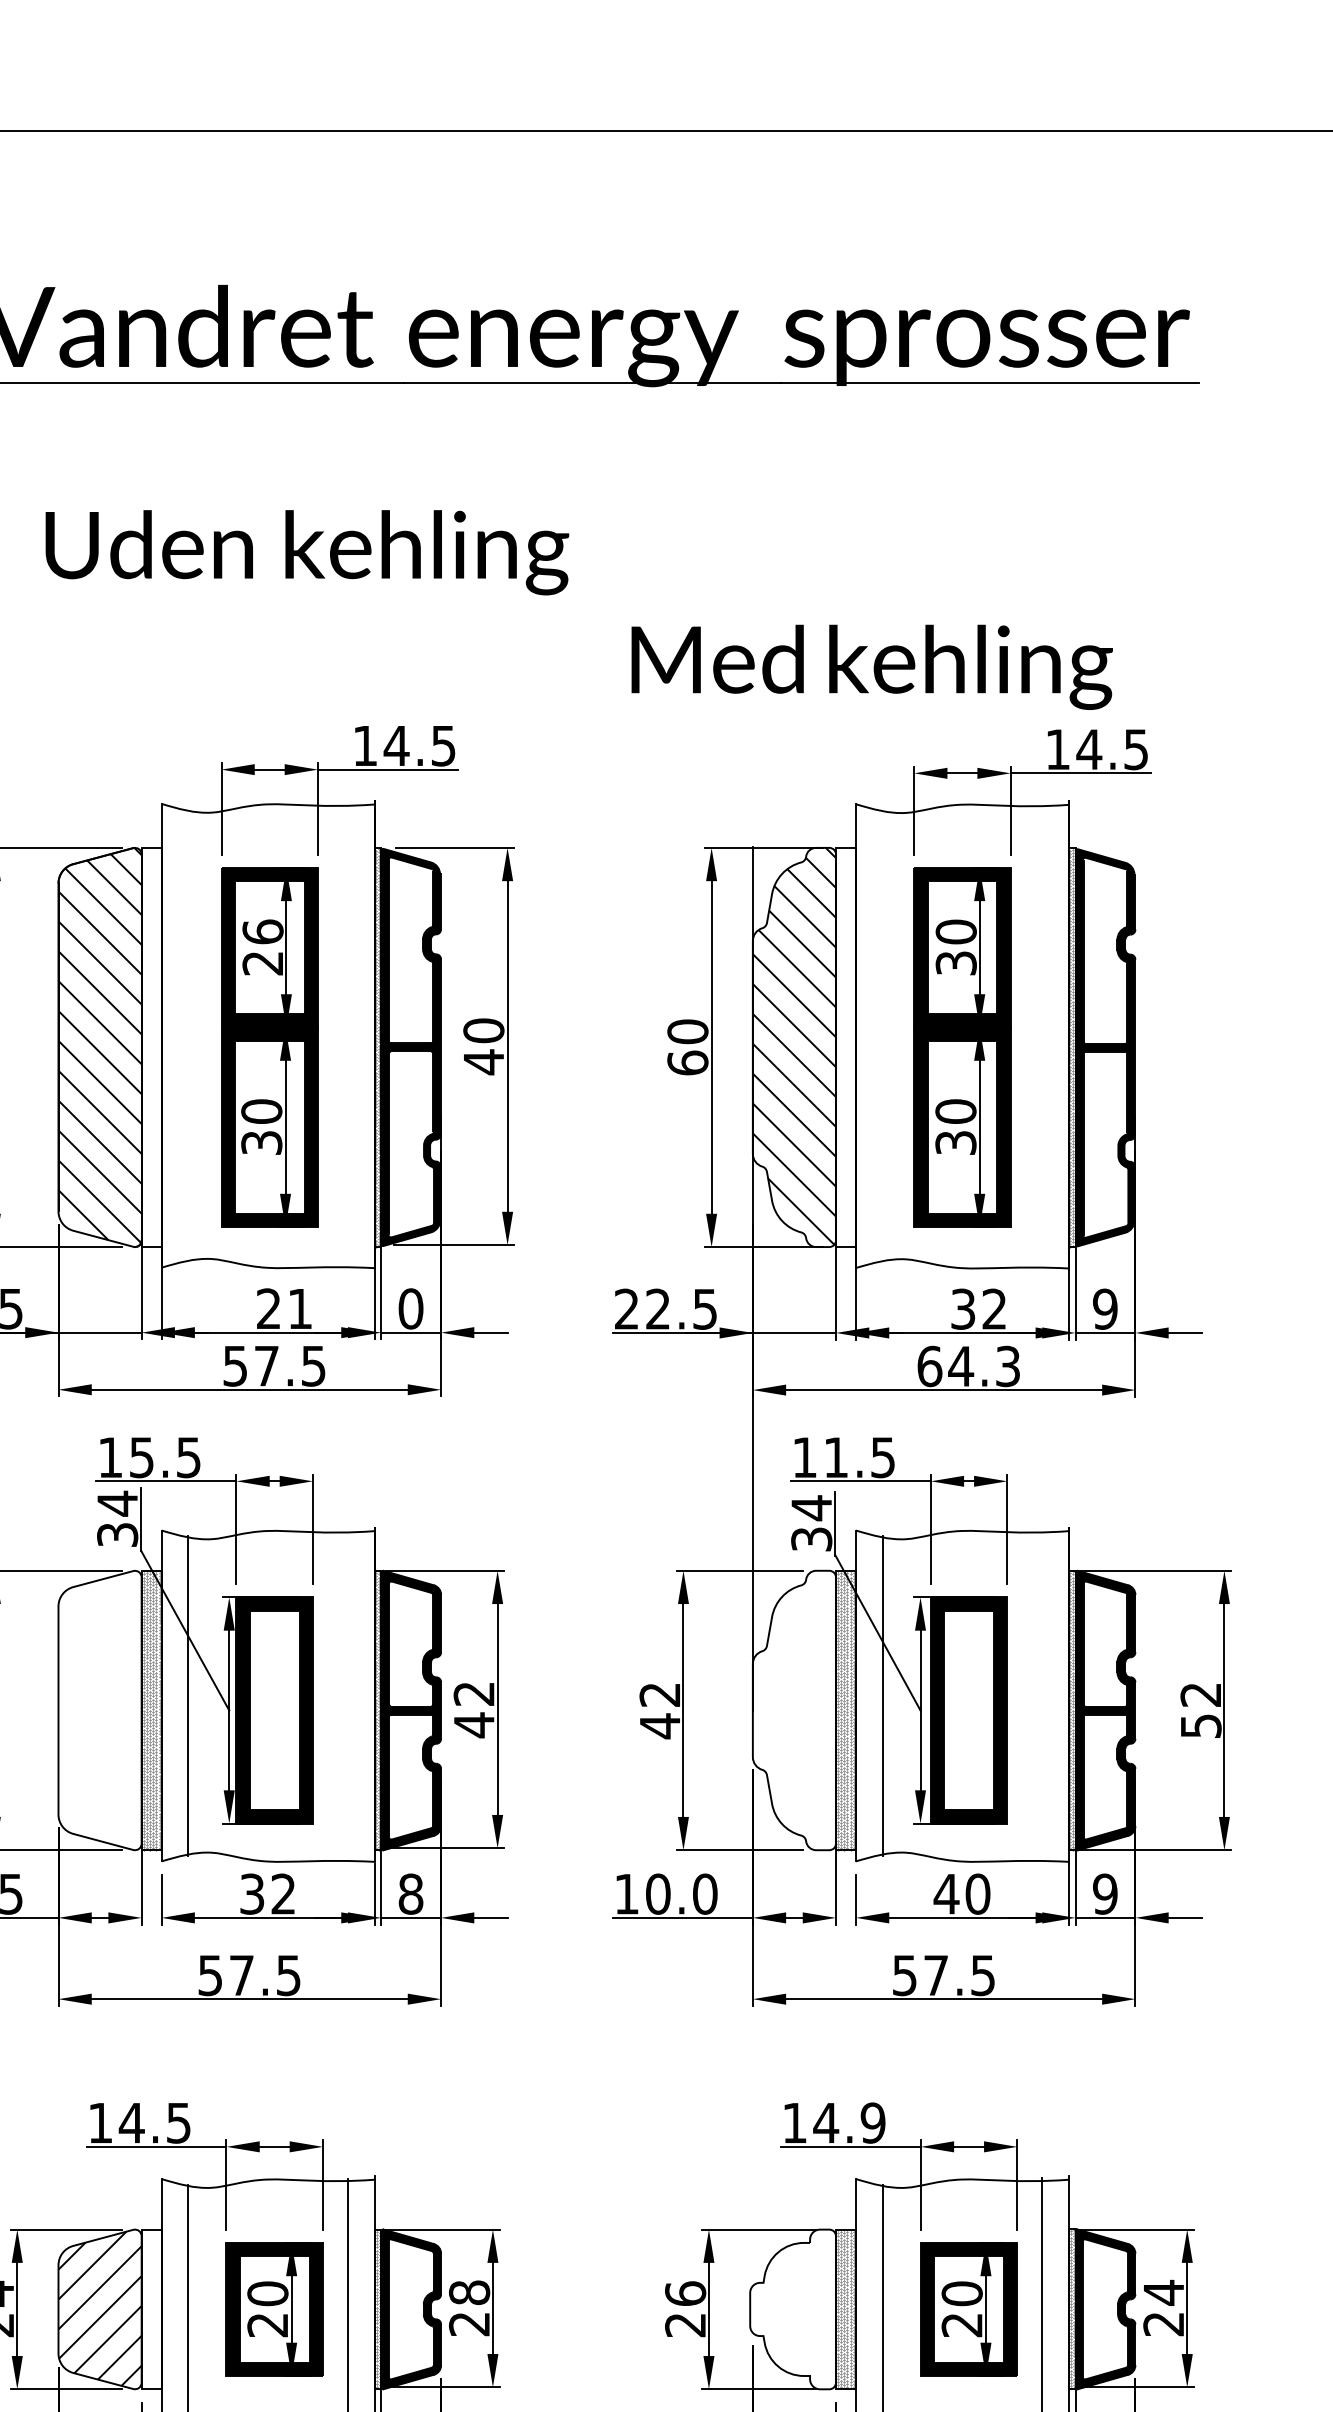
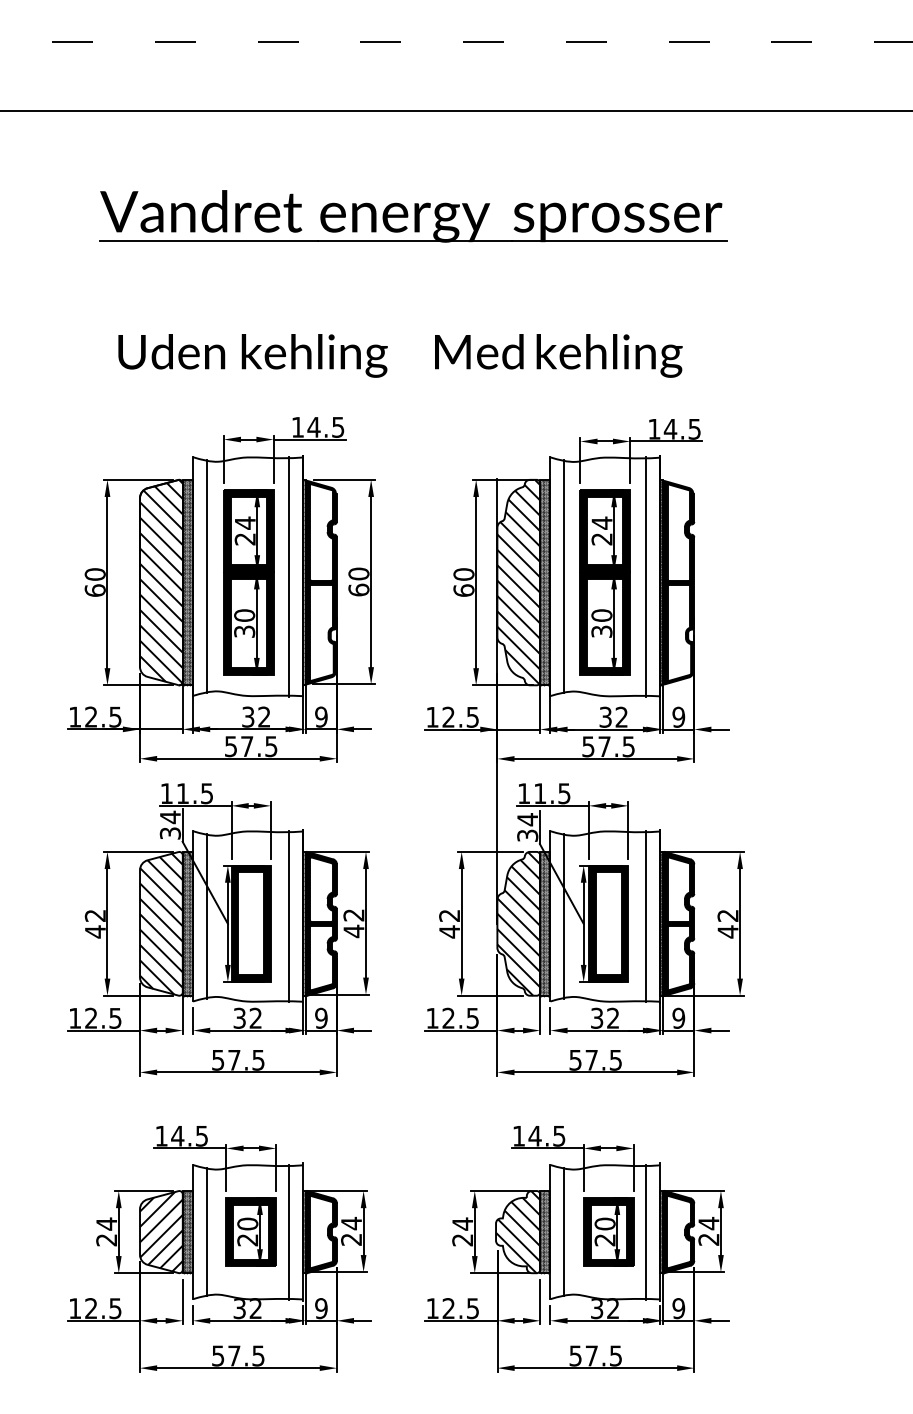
text: (306, 551) -> (252, 355), moved
text: (871, 666) -> (558, 355), moved
text: (261, 930) -> (244, 522), 26 -> 24
text: (955, 946) -> (601, 530), 30 -> 24
line: (187, 1035) -> (206, 576), added
line: (347, 1035) -> (288, 576), added
line: (883, 1035) -> (564, 576), added
line: (1042, 1035) -> (646, 576), added
hatch: (150, 1047) -> (187, 582), added
hatch: (846, 1047) -> (545, 582), added
text: (483, 1060) -> (358, 589), 40 -> 60
text: (284, 1307) -> (256, 716), 21 -> 32
text: (411, 1307) -> (321, 716), 0 -> 9
text: (626, 1307) -> (432, 716), 22.5 -> 12.5
text: (968, 1365) -> (608, 746), 64.3 -> 57.5
text: (141, 1457) -> (182, 793), 15.5 -> 11.5
line: (347, 1696) -> (288, 916), added
line: (1042, 1696) -> (646, 916), added
hatch: (100, 1709) -> (161, 923), added
hatch: (793, 1709) -> (518, 923), added
text: (1199, 1725) -> (727, 931), 52 -> 42
text: (681, 1892) -> (460, 1017), 10.0 -> 12.5
text: (960, 1892) -> (604, 1017), 40 -> 32
text: (411, 1894) -> (321, 1018), 8 -> 9
text: (873, 2121) -> (559, 1135), 14.9 -> 14.5
text: (469, 2292) -> (351, 1223), 28 -> 24
text: (685, 2292) -> (462, 1223), 26 -> 24
hatch: (150, 2310) -> (187, 1232), added
hatch: (793, 2310) -> (518, 1232), added

